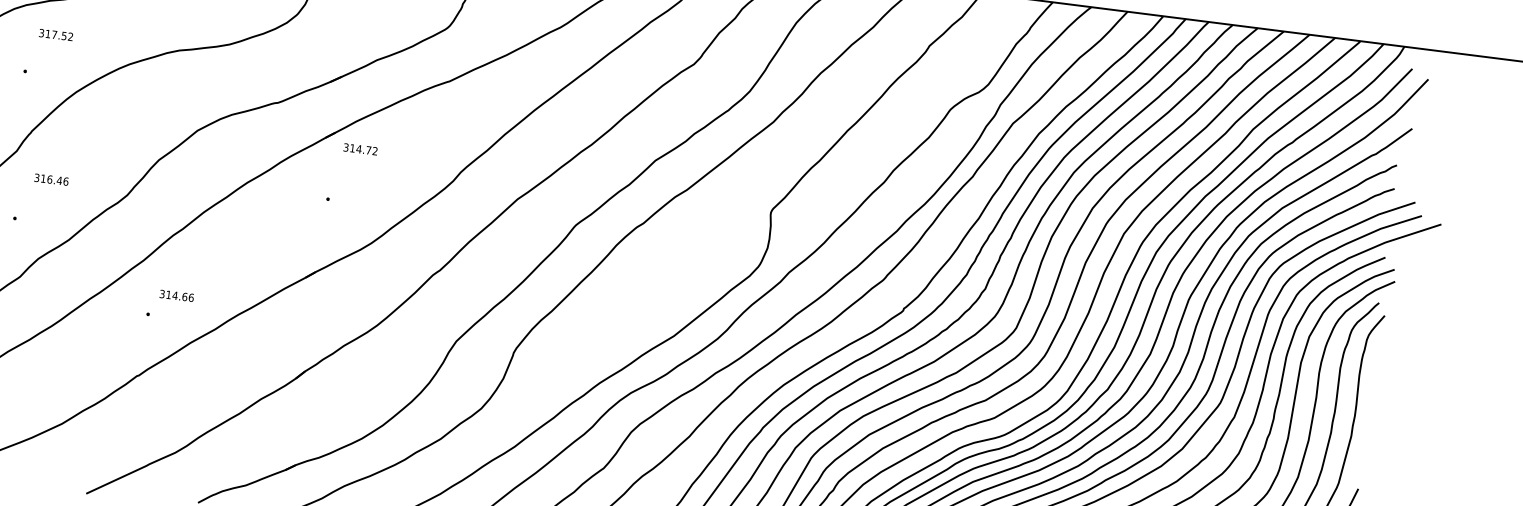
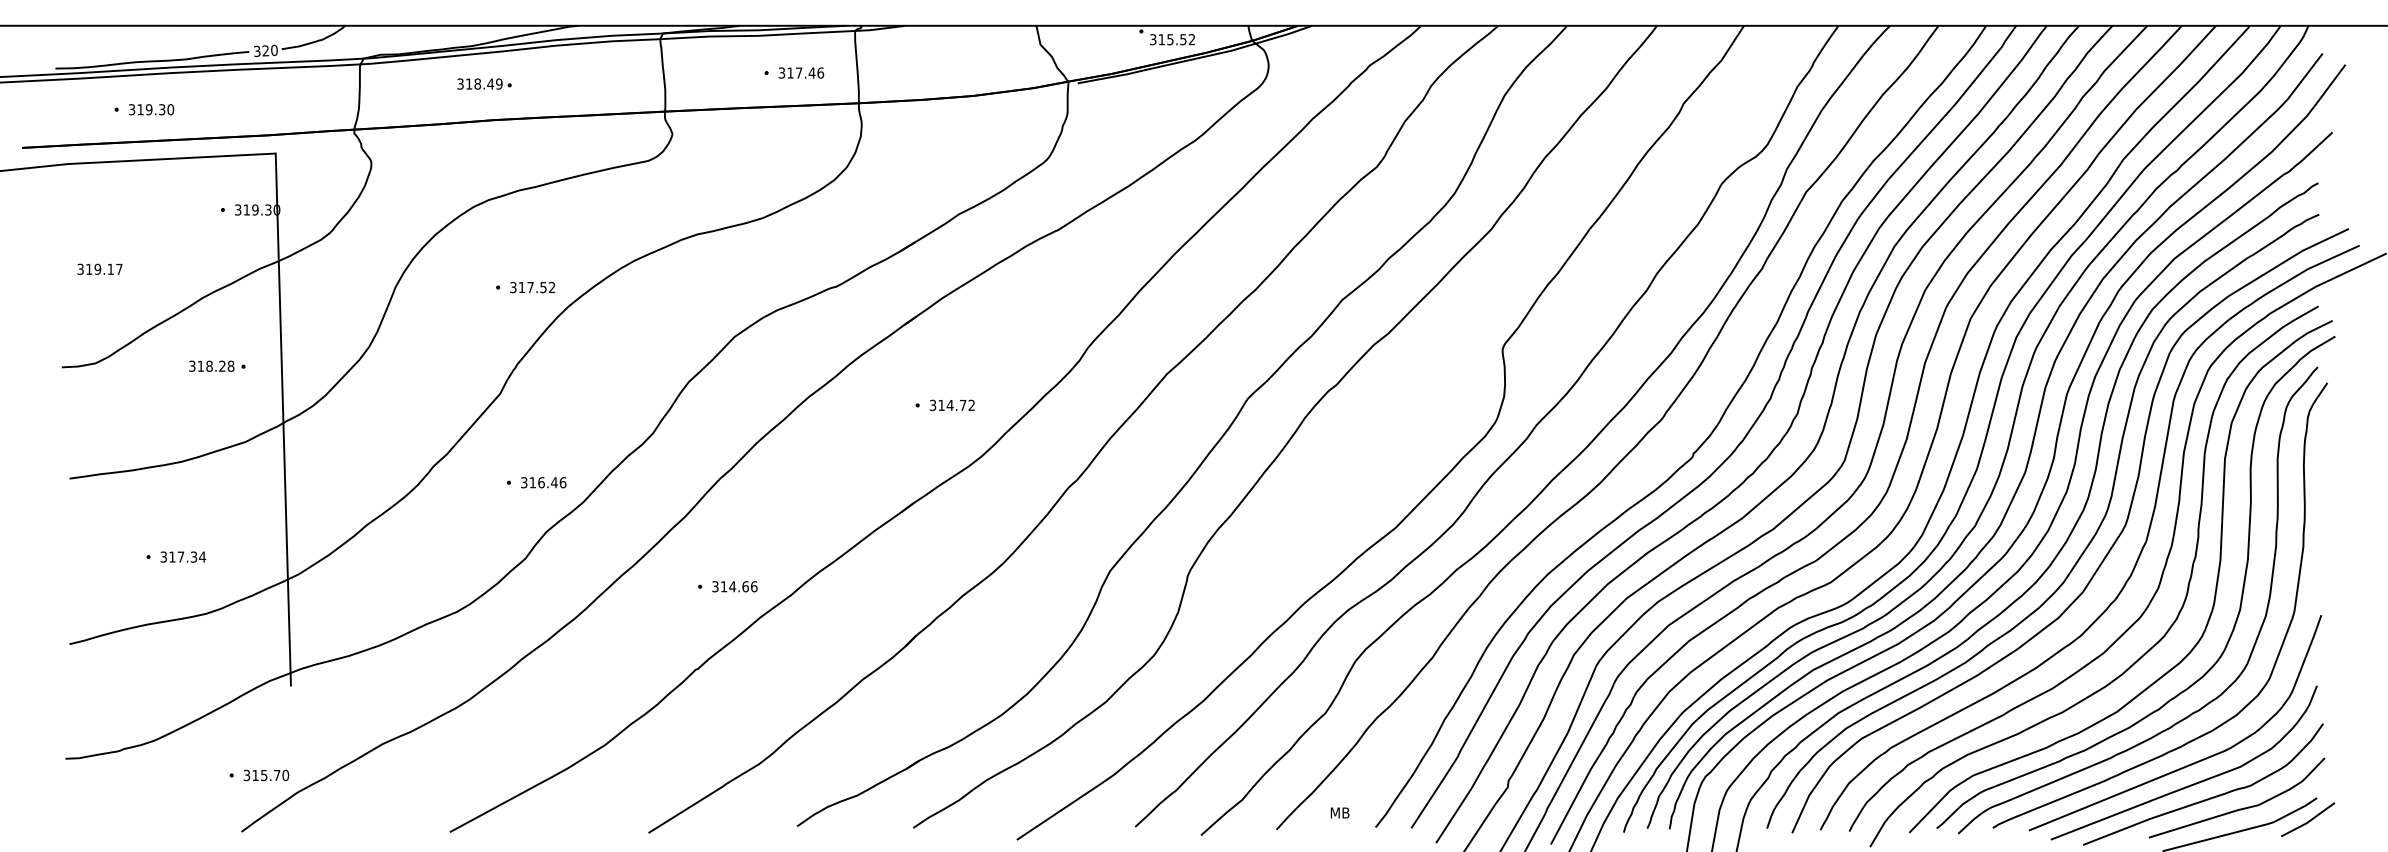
text: (55, 34) -> (532, 287), moved
text: (360, 148) -> (951, 404), moved
text: (51, 179) -> (543, 482), moved
text: (176, 295) -> (734, 586), moved

